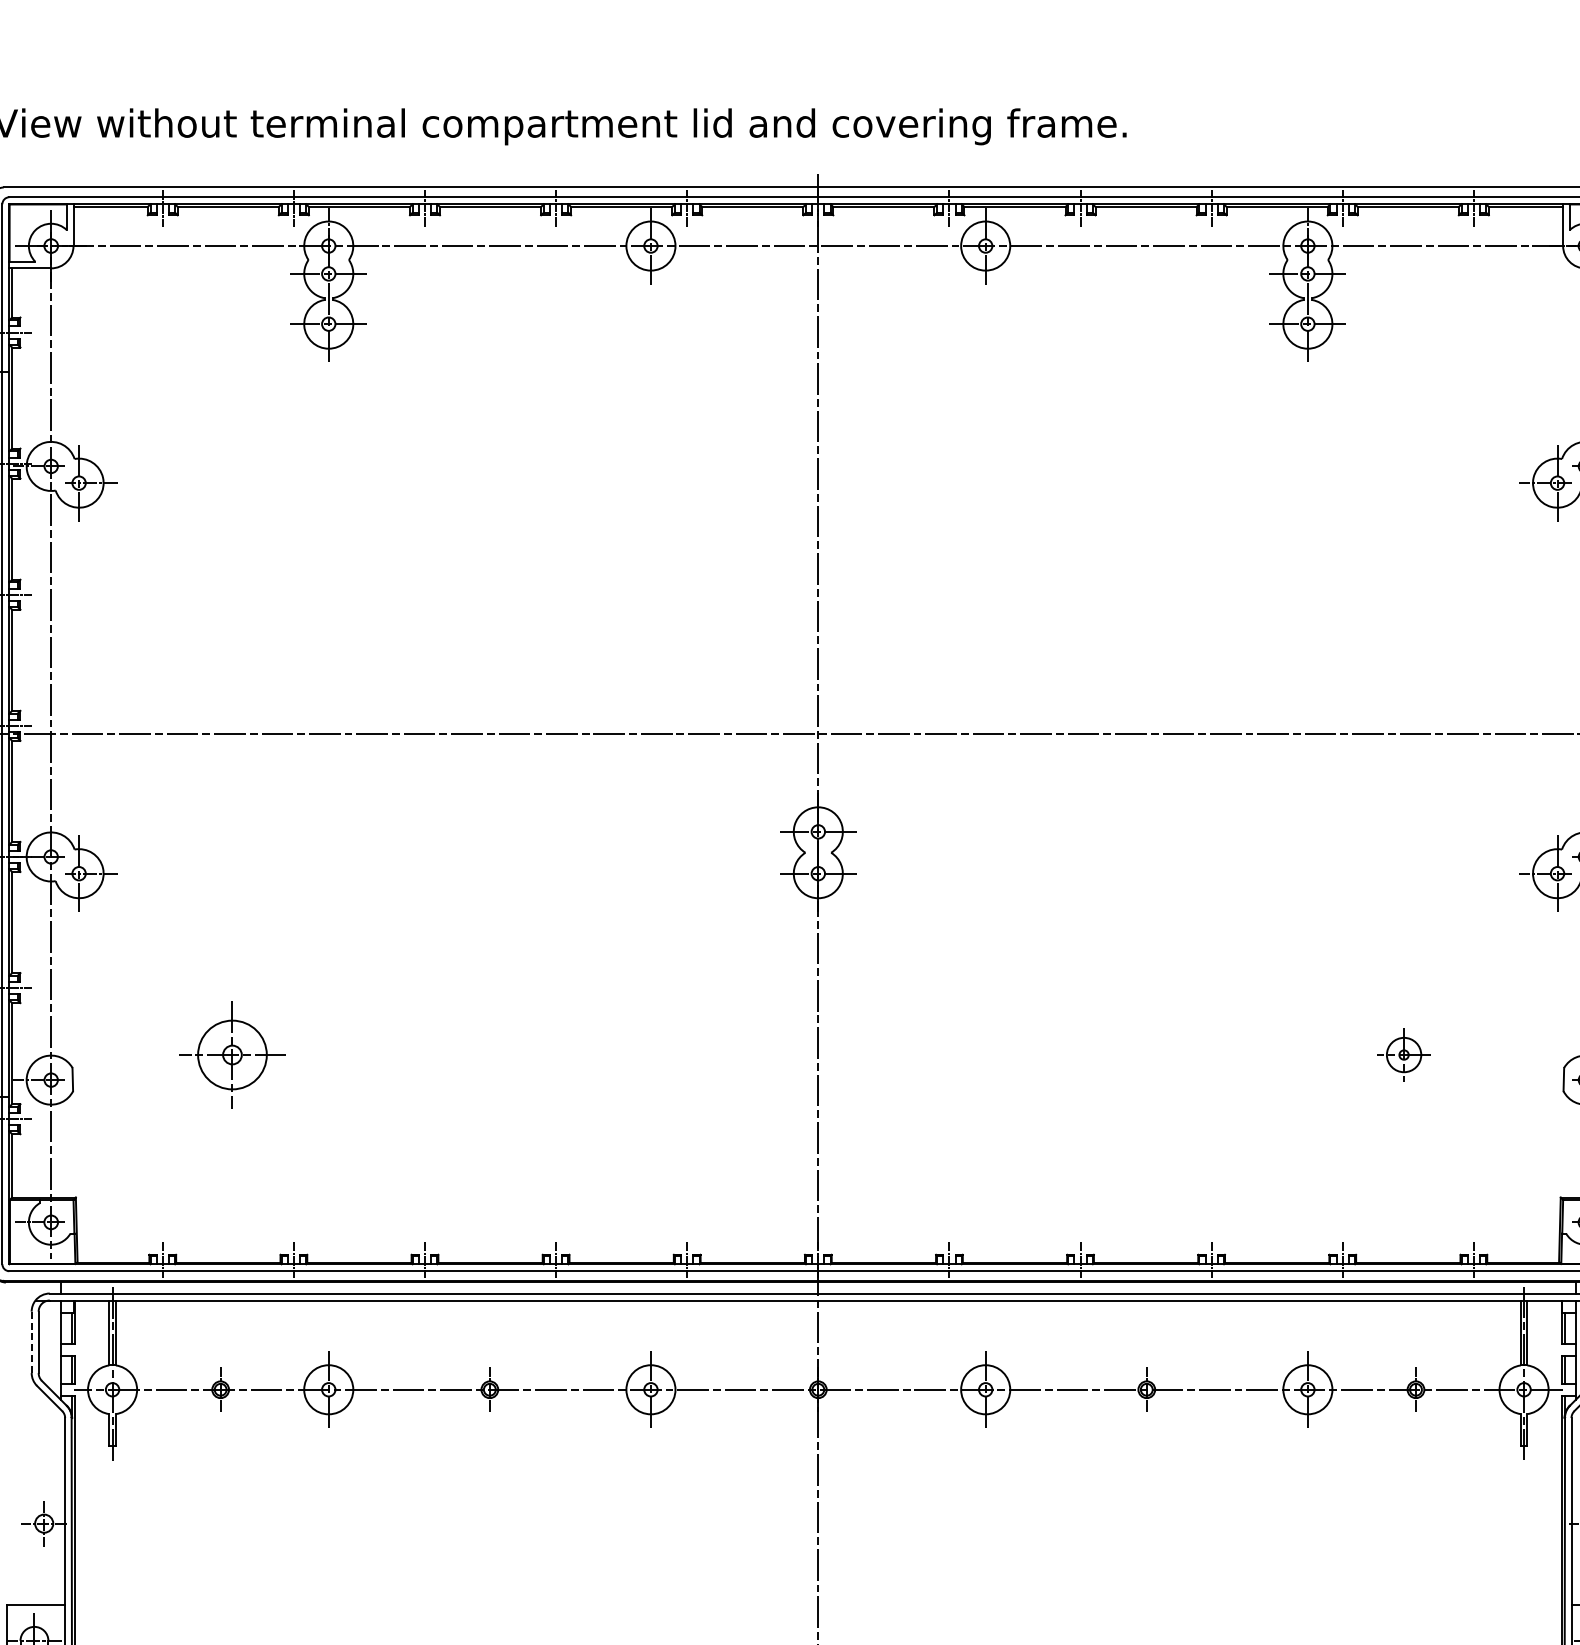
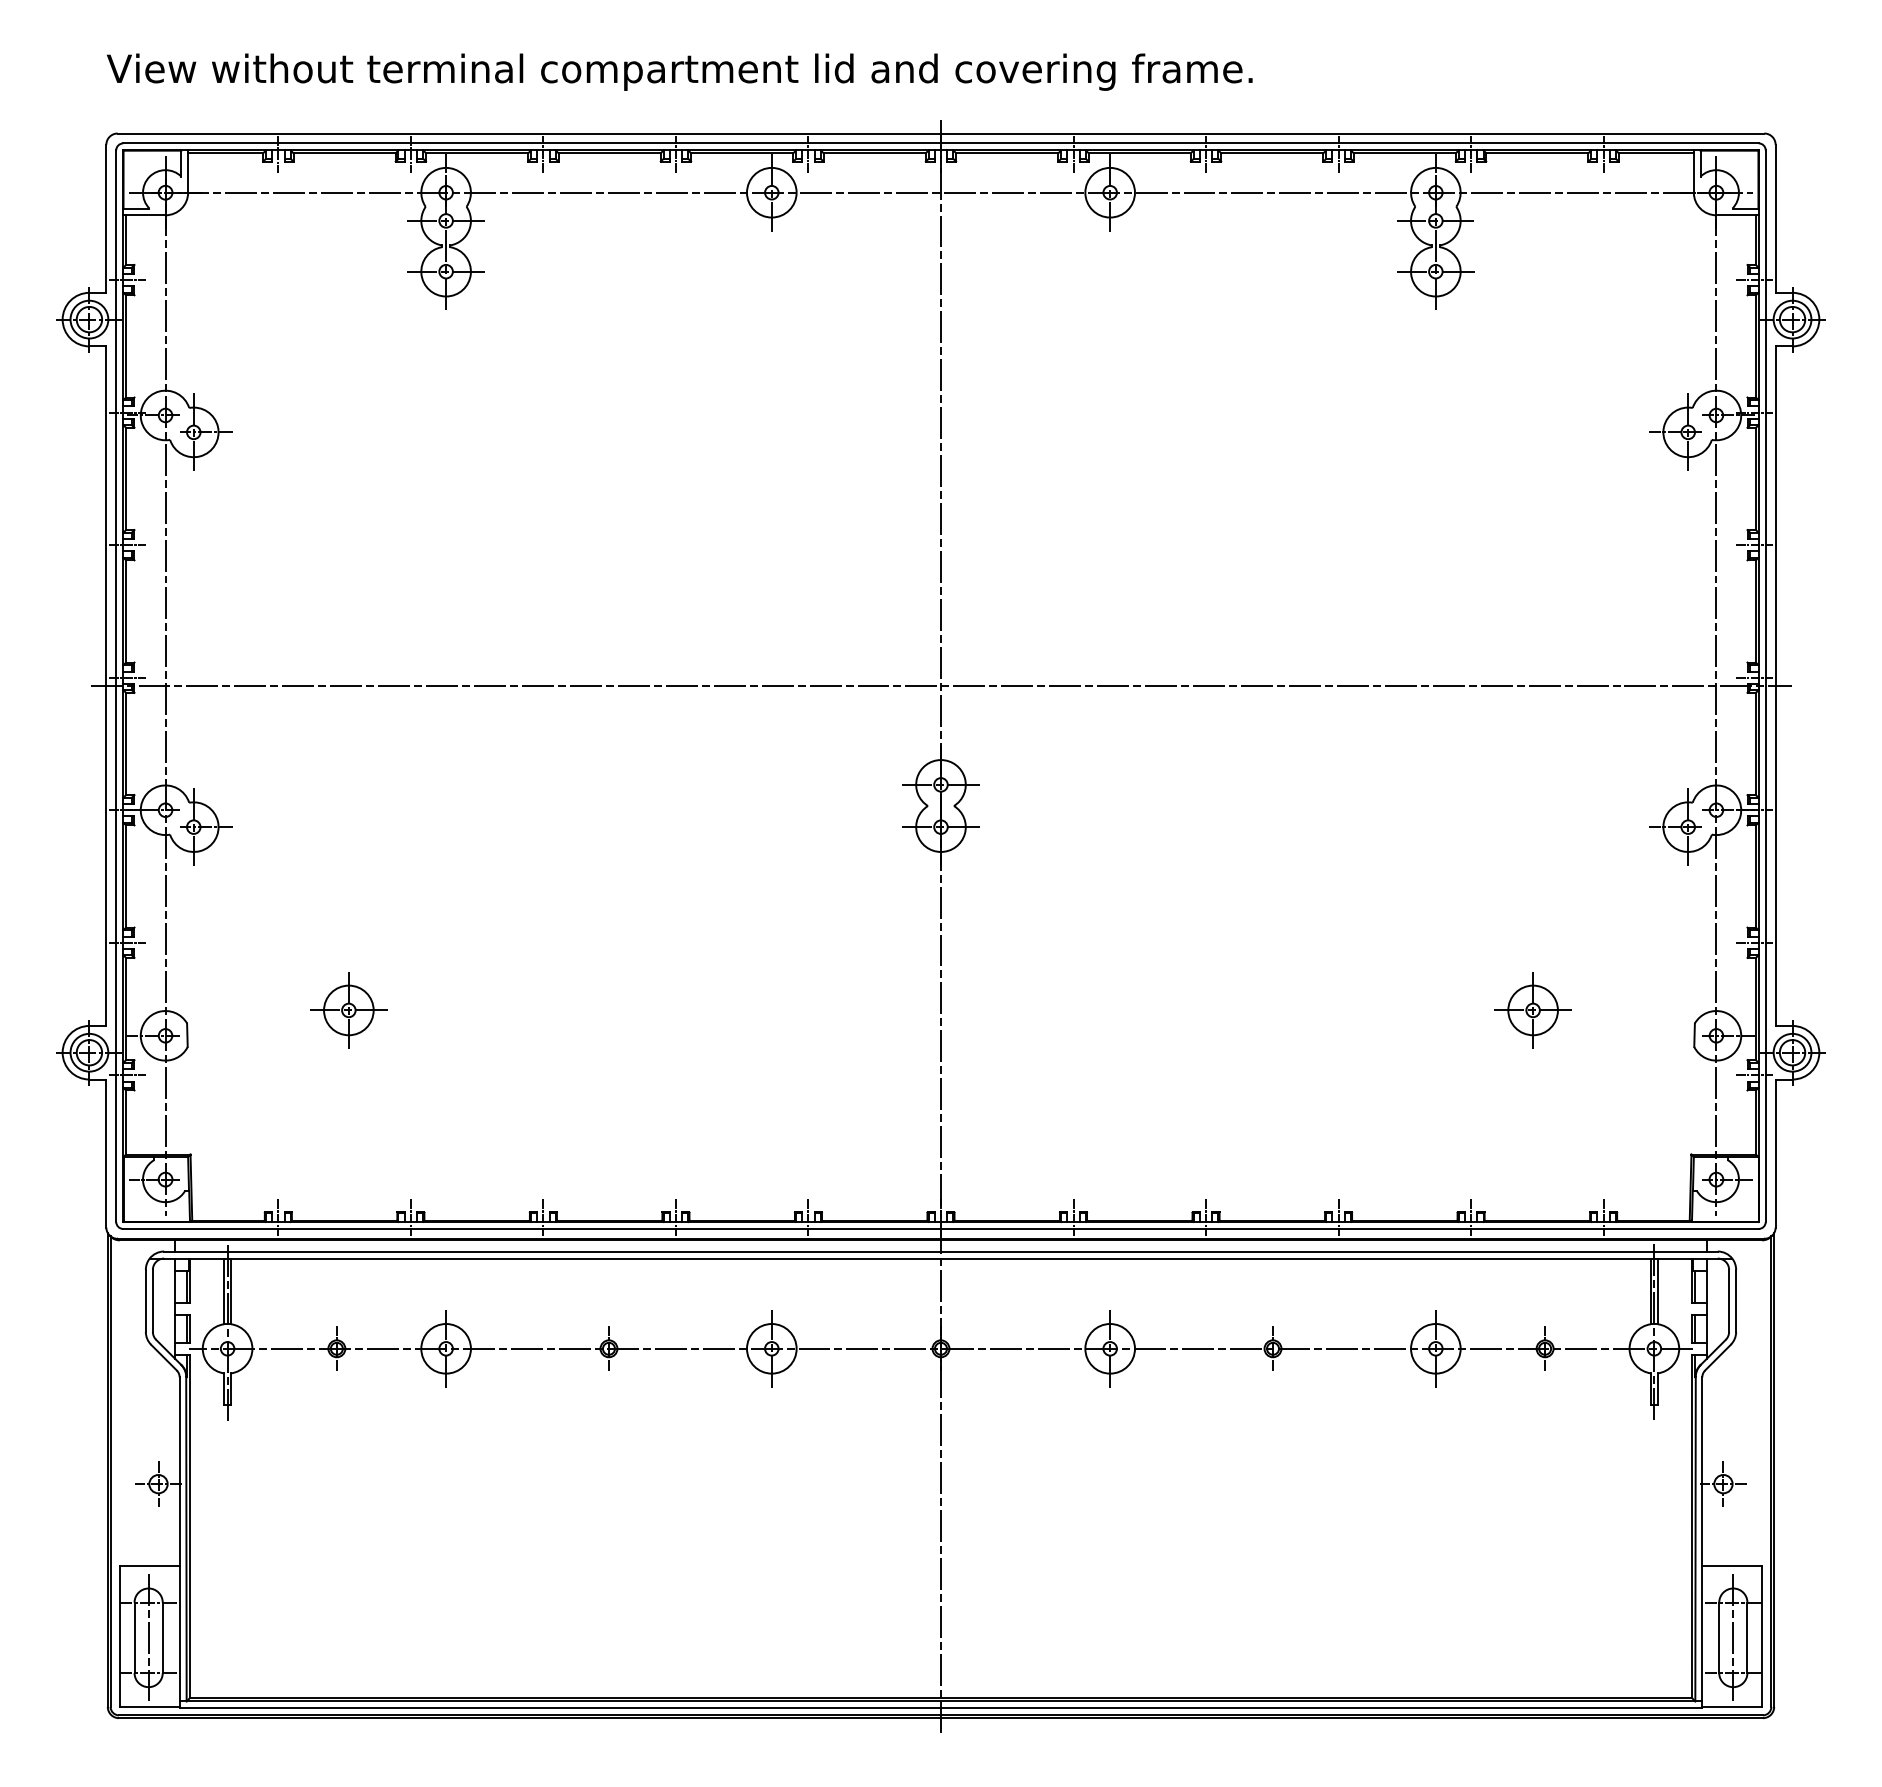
part: (232, 1055) -> (348, 1010), size x0.71
part: (1403, 1055) -> (1532, 1010), size x1.43
line: (31, 1341) -> (145, 1300), dashed -> solid

